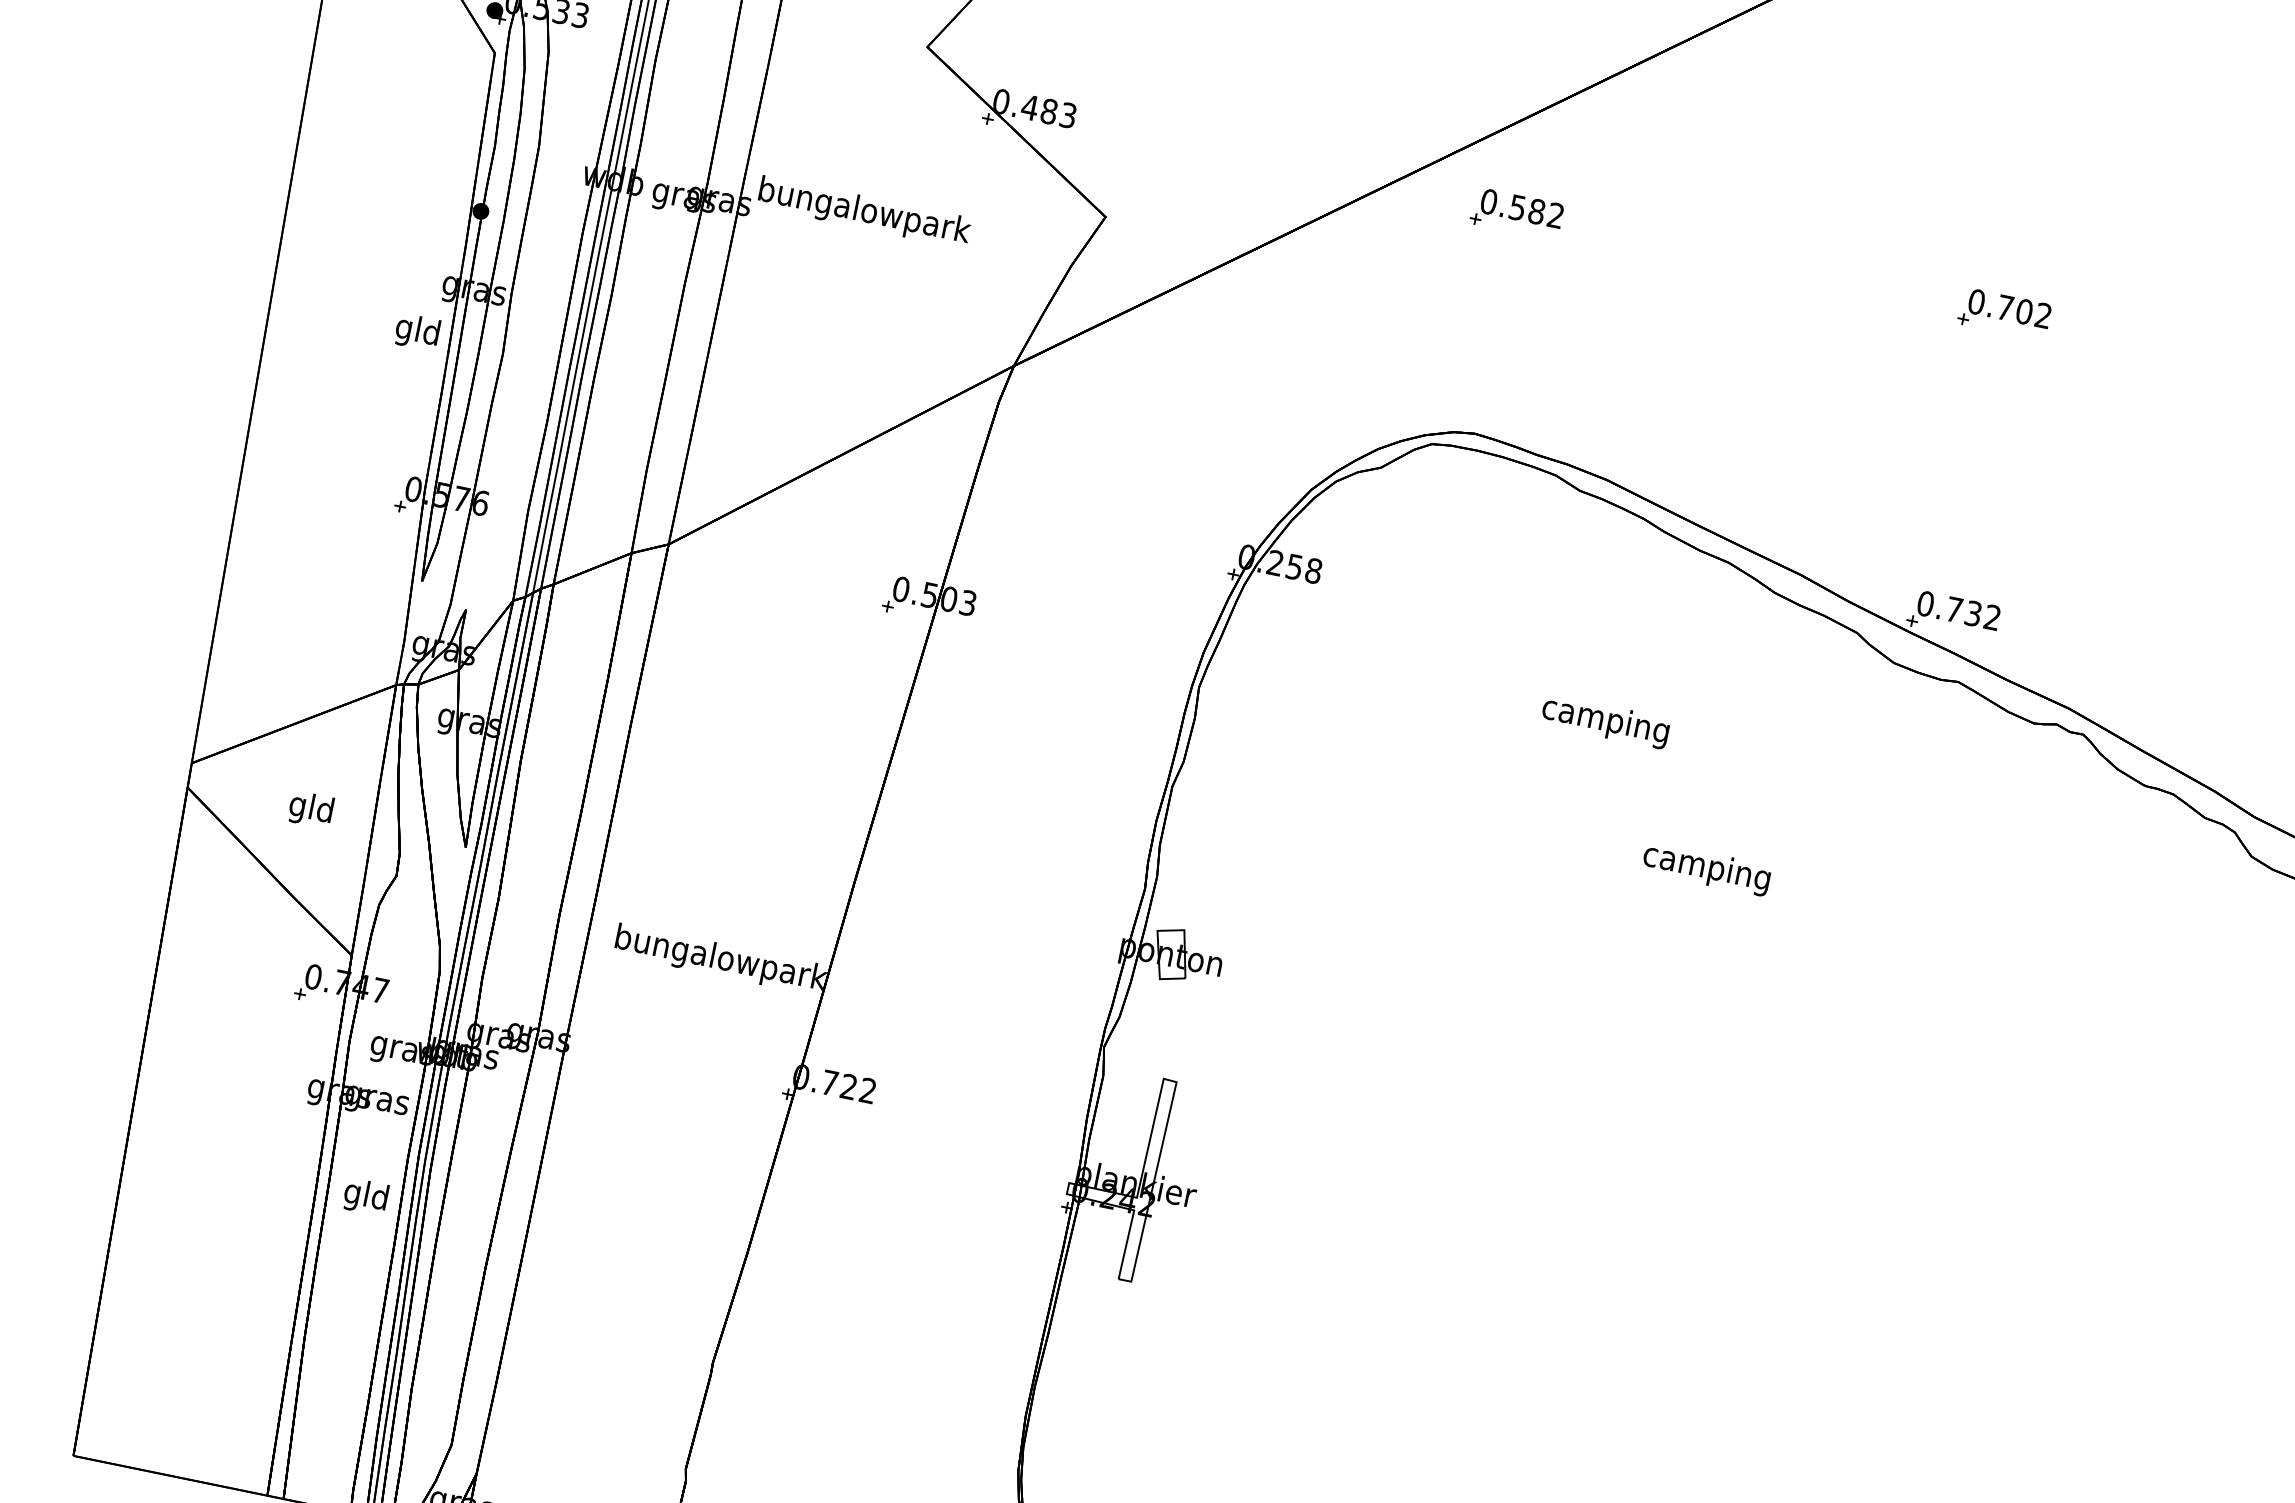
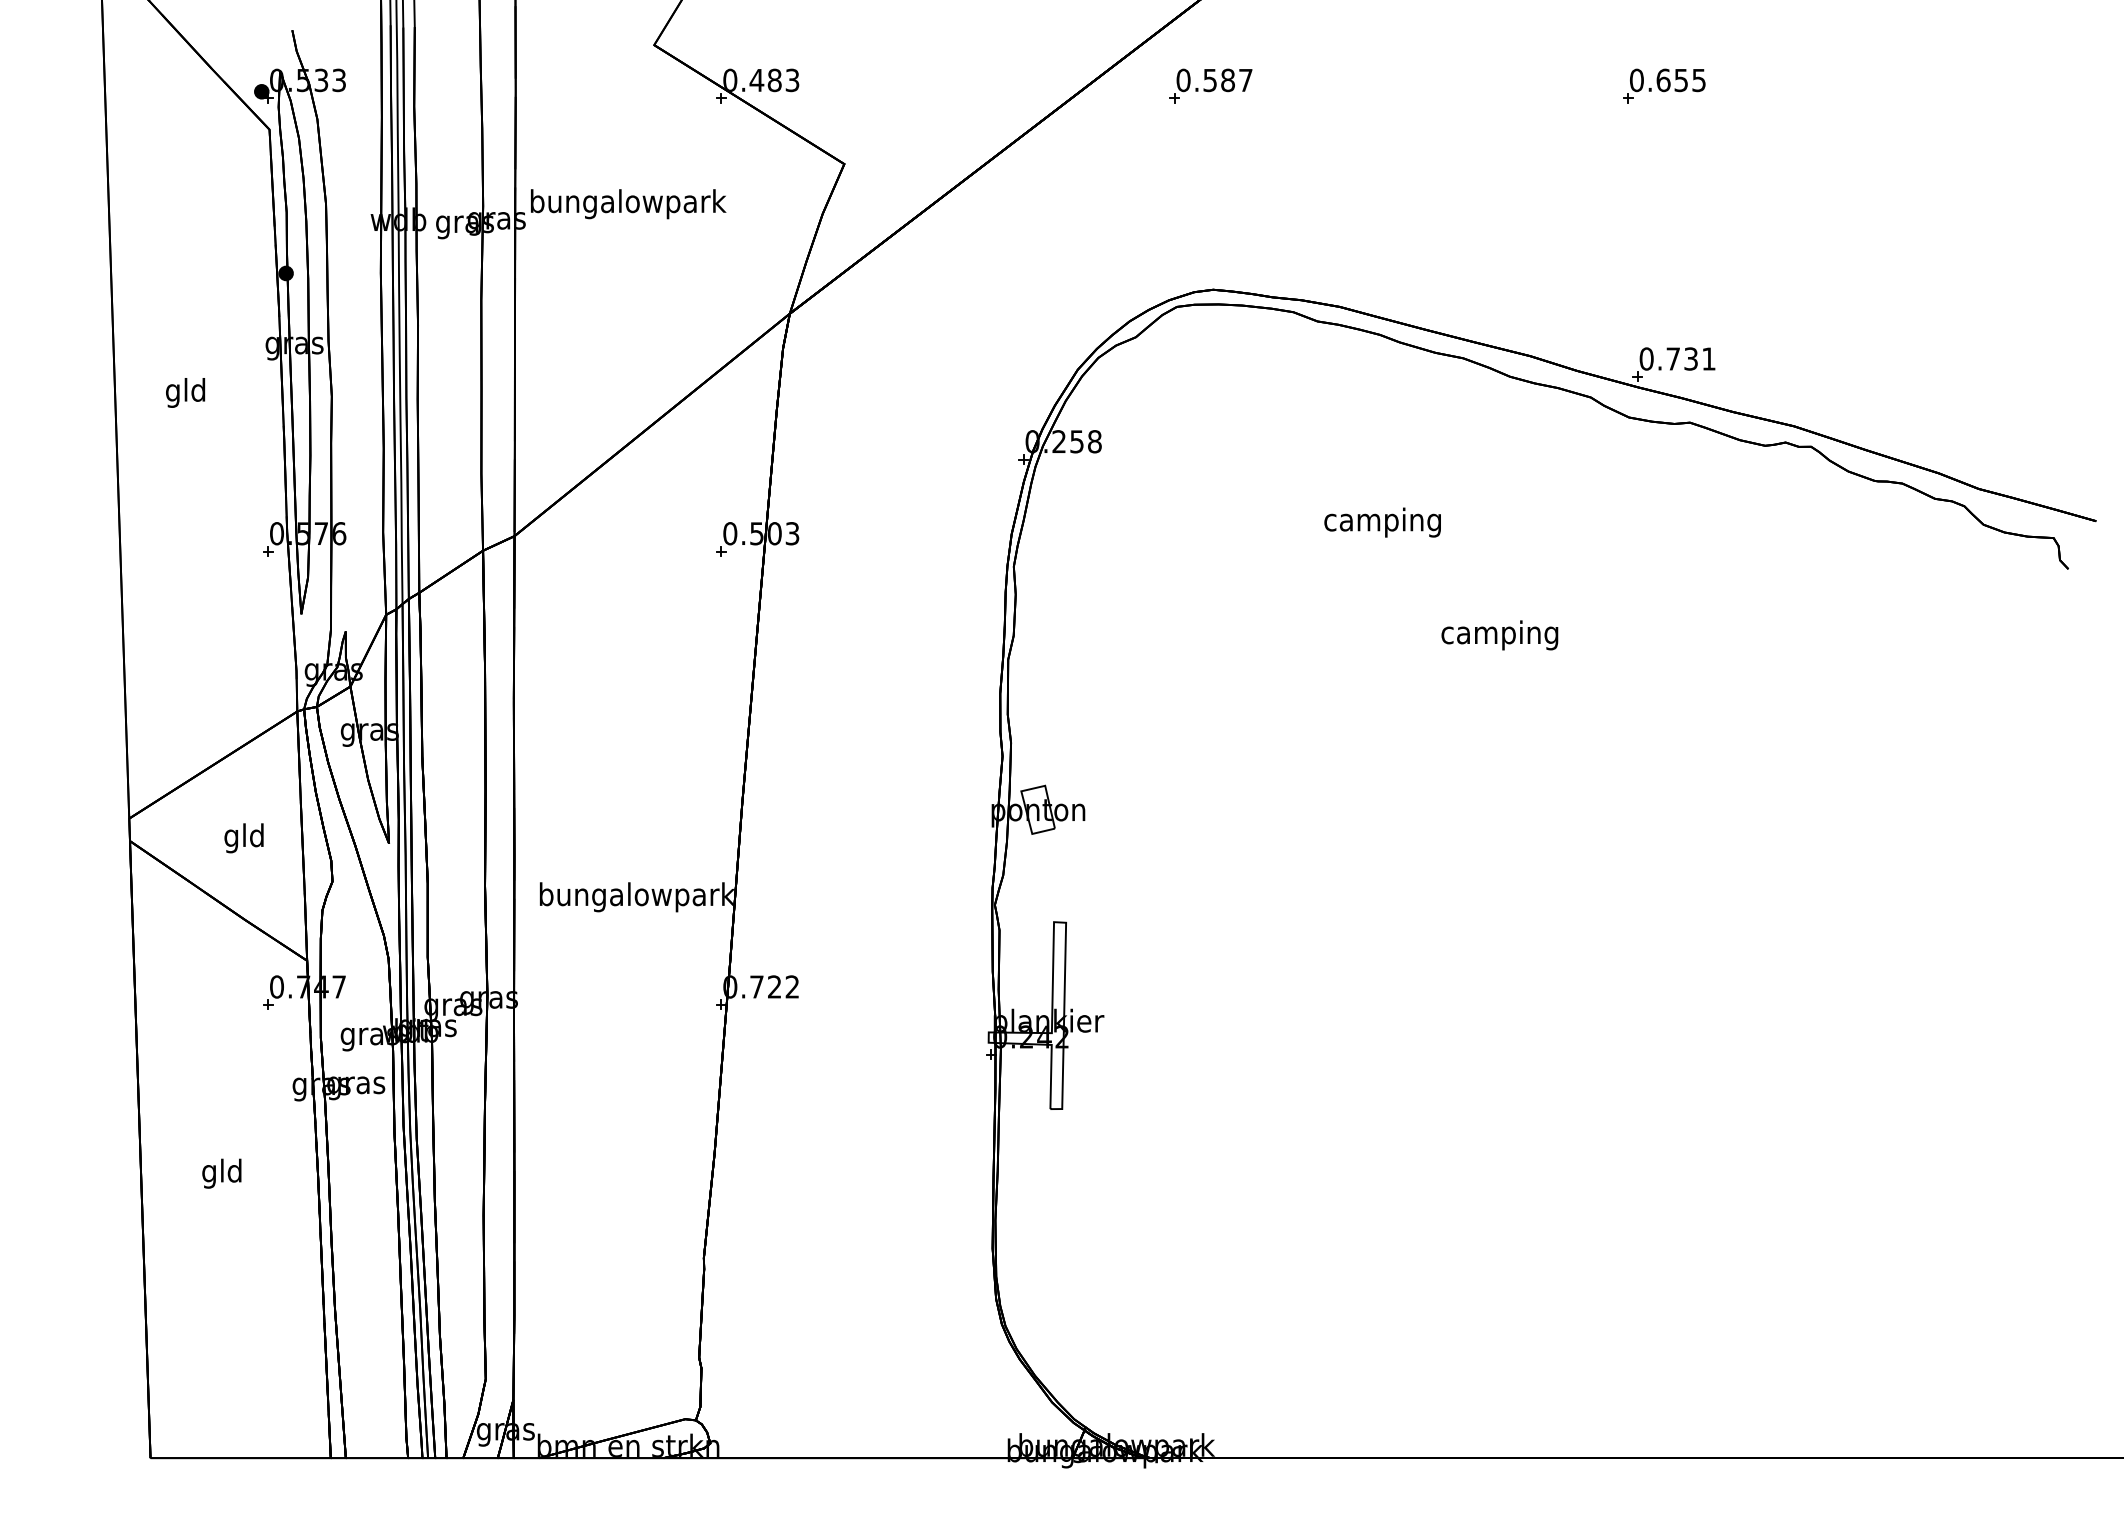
text: (1555, 214) -> (1245, 79), 0.582 -> 0.587
text: (2023, 311) -> (1680, 80), 0.702 -> 0.655
text: (417, 331) -> (185, 392), moved
text: (1992, 616) -> (1708, 358), 0.732 -> 0.731
text: (365, 1196) -> (221, 1173), moved

